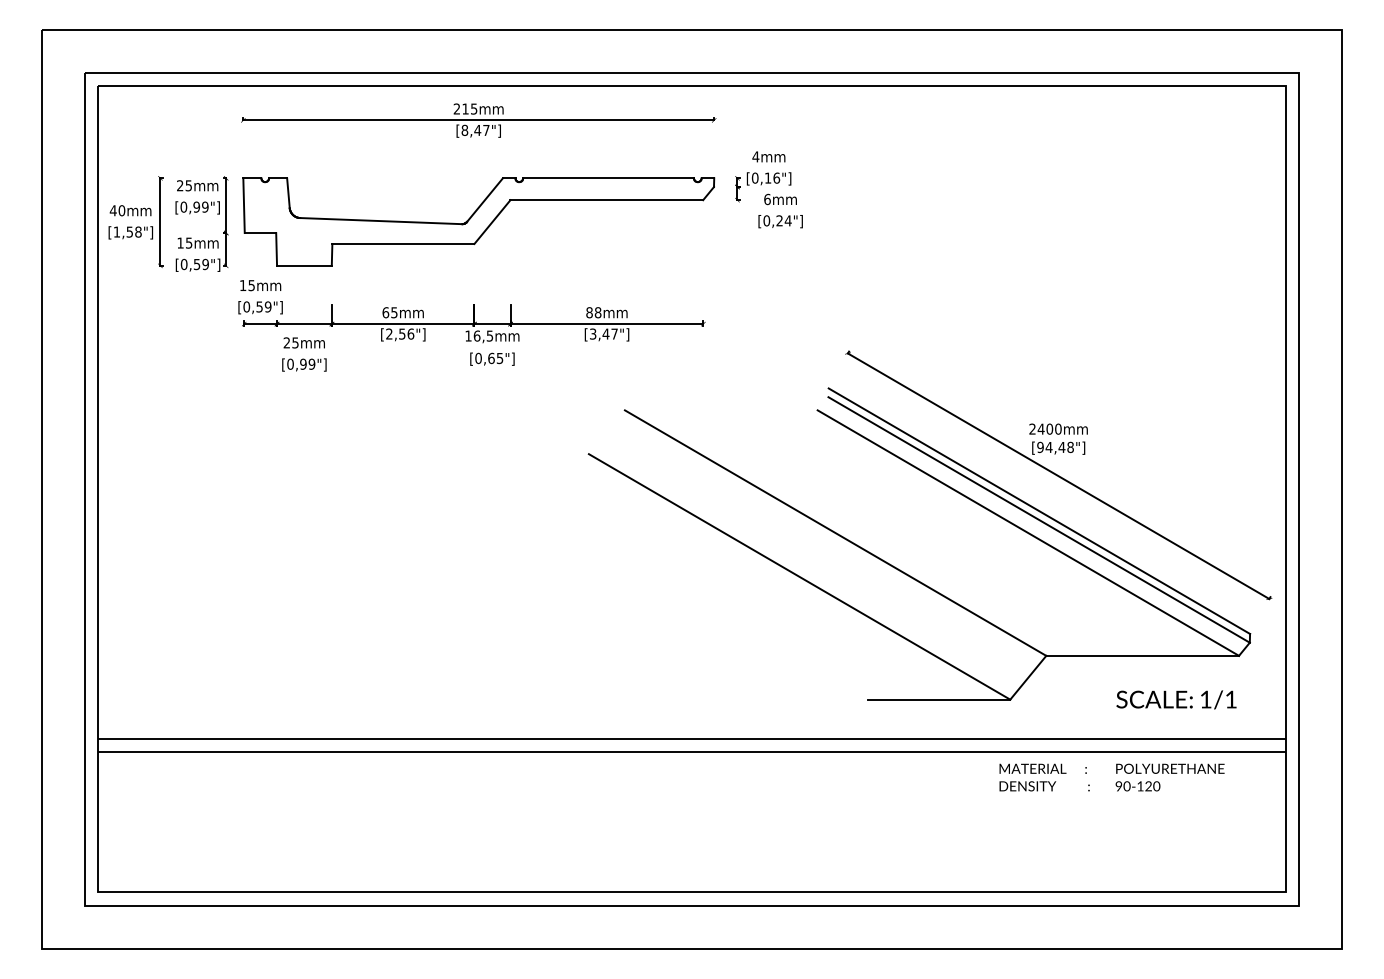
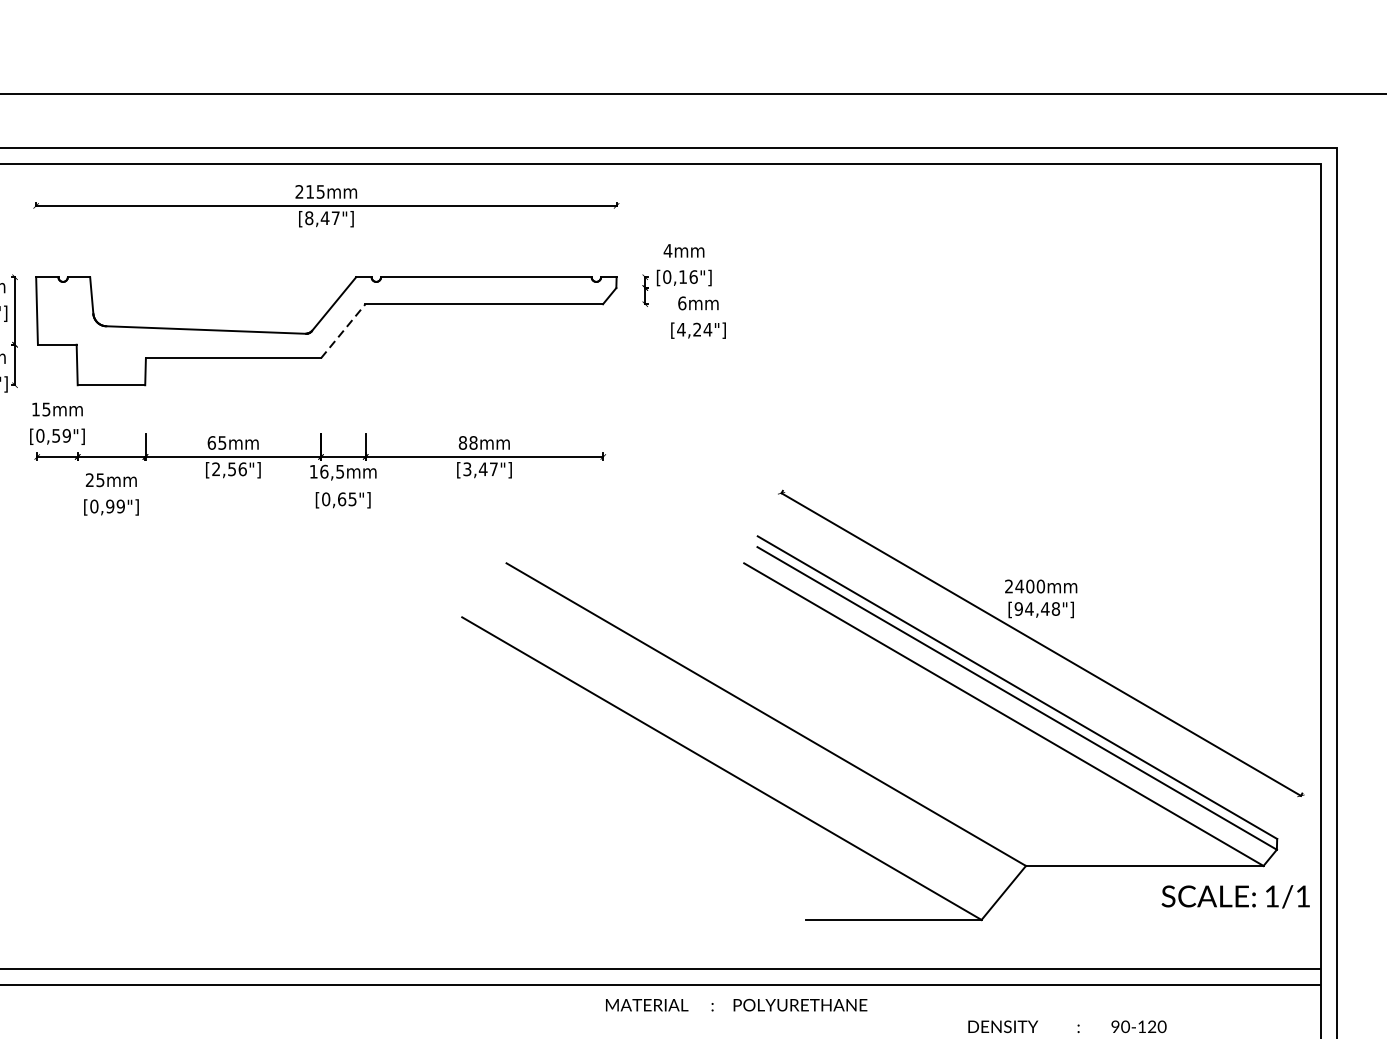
text: (766, 220) -> (681, 329), [0,24"] -> [4,24"]
line: (492, 221) -> (343, 330), solid -> dashed
text: (1176, 699) -> (1235, 896), moved
text: (1042, 768) -> (658, 1004), moved
text: (1170, 768) -> (800, 1004), moved

